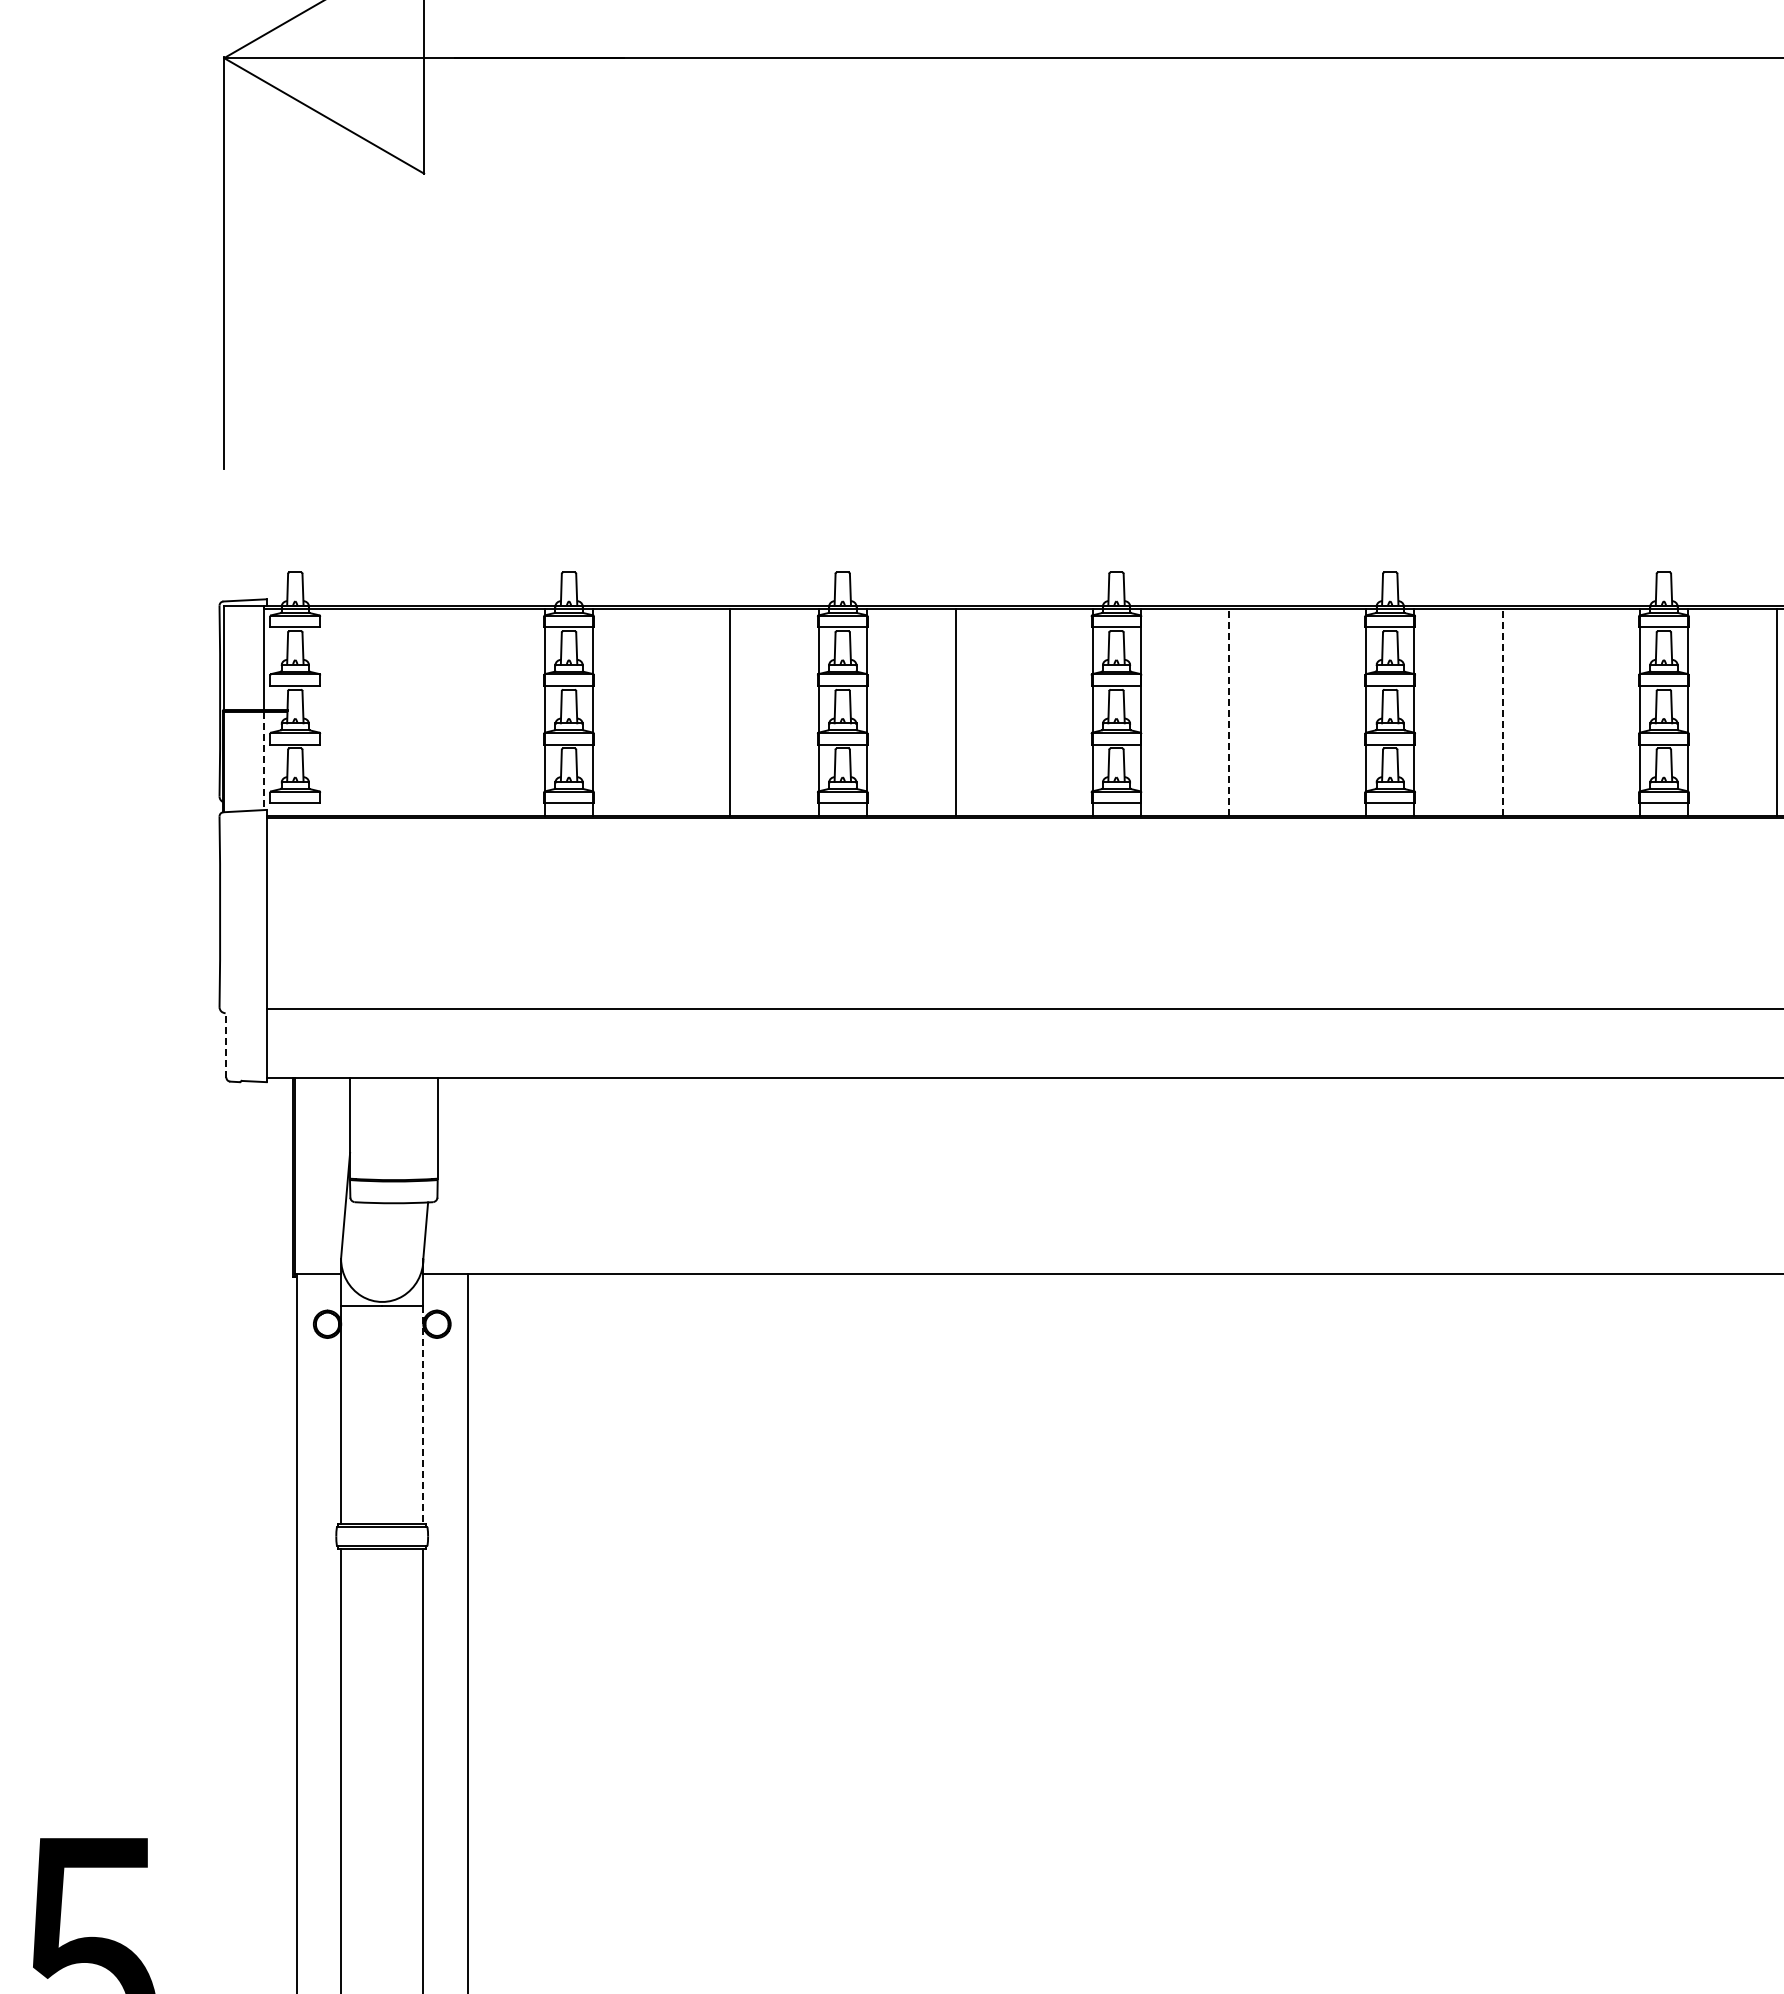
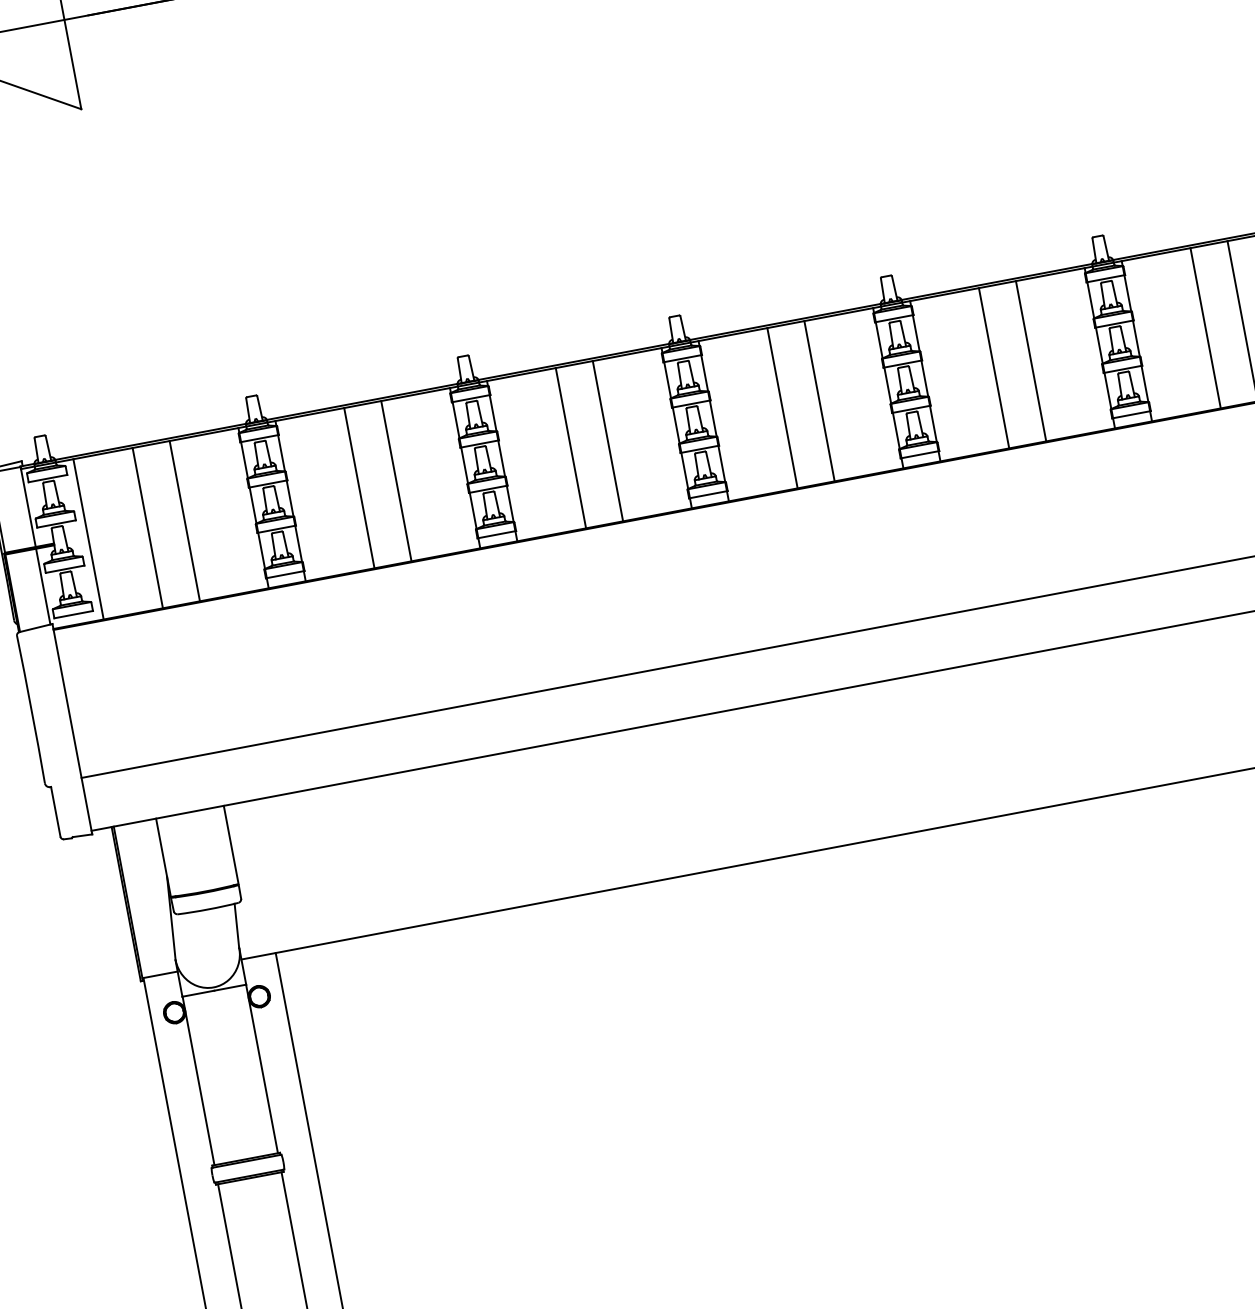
line: (331, 712) -> (88, 539), added
line: (408, 712) -> (147, 527), added
line: (456, 712) -> (185, 520), added
line: (682, 712) -> (359, 487), added
line: (1003, 712) -> (607, 441), added
line: (1229, 712) -> (782, 408), dashed -> solid
line: (1277, 712) -> (819, 401), added
line: (1503, 712) -> (994, 368), dashed -> solid
line: (1551, 712) -> (1031, 361), added
line: (263, 761) -> (43, 587), dashed -> solid
line: (226, 1044) -> (55, 811), dashed -> solid
line: (423, 1415) -> (262, 1069), dashed -> solid

